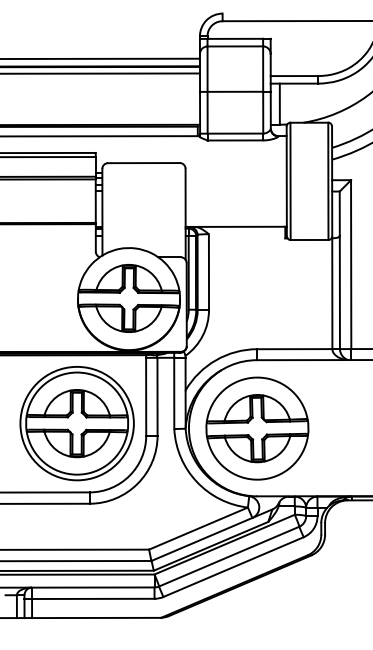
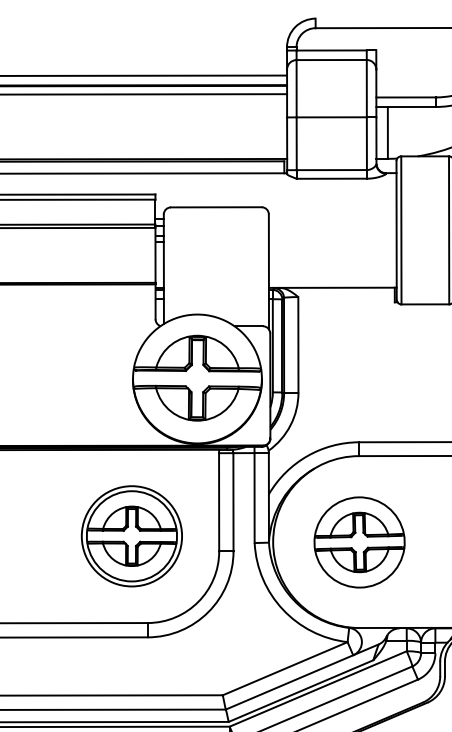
part: (76, 423) -> (131, 536), size x0.7
part: (257, 428) -> (359, 542), size x0.7

